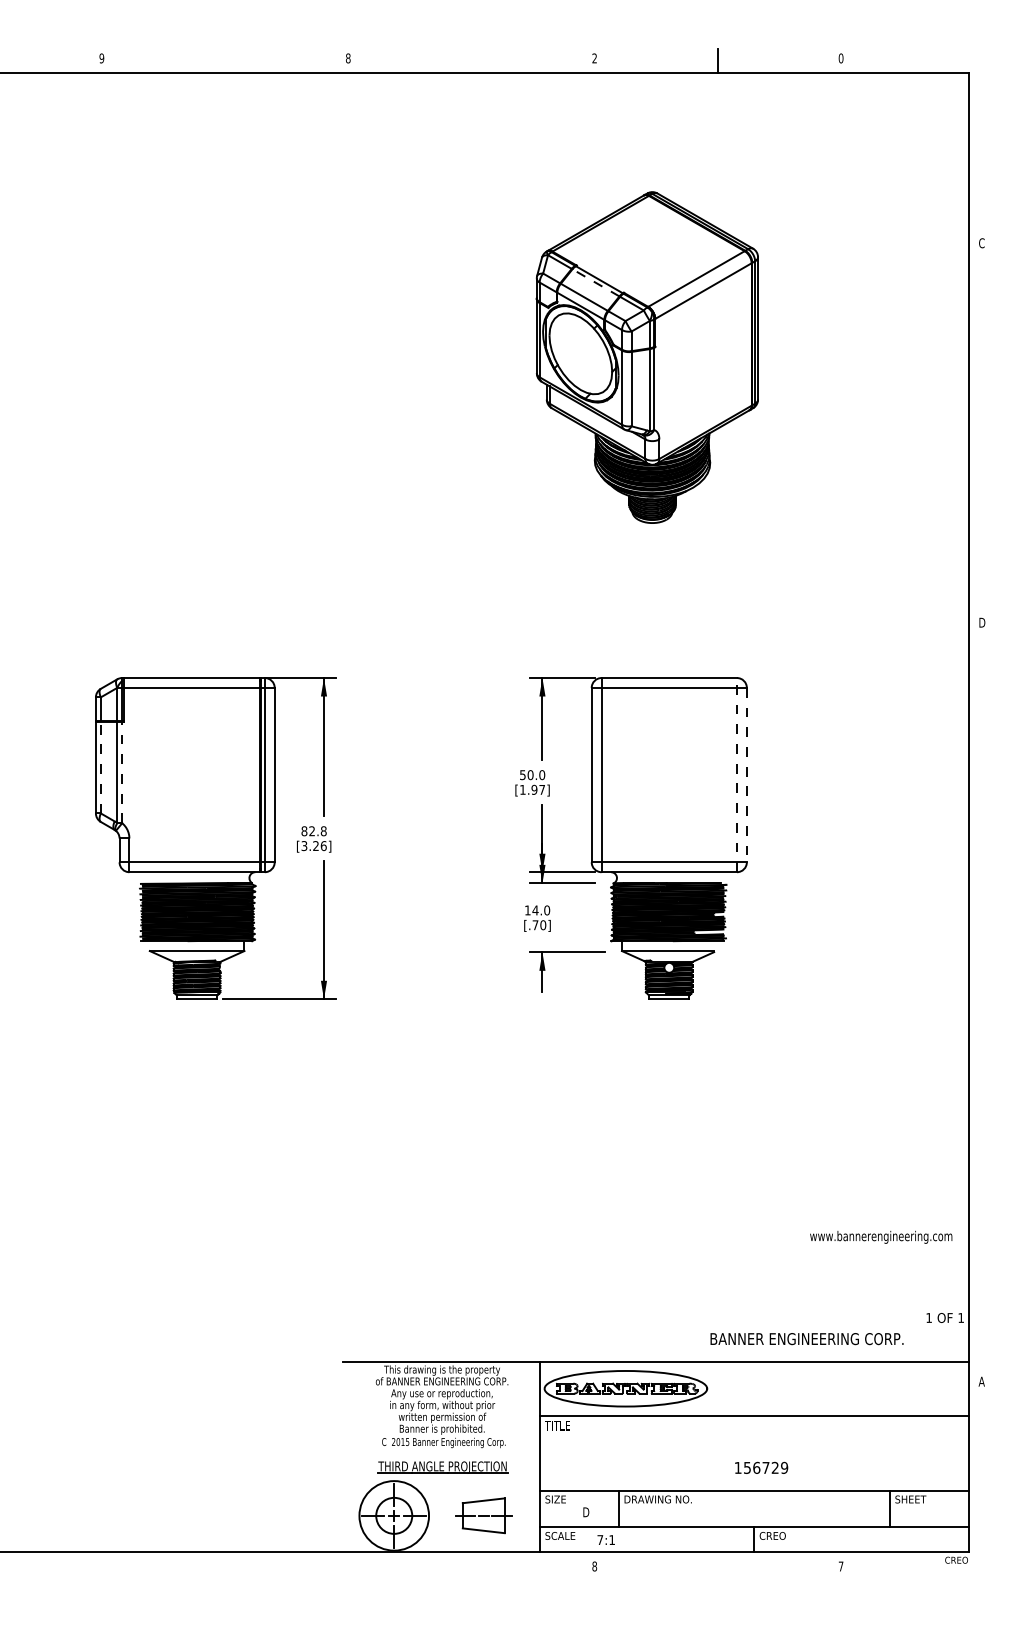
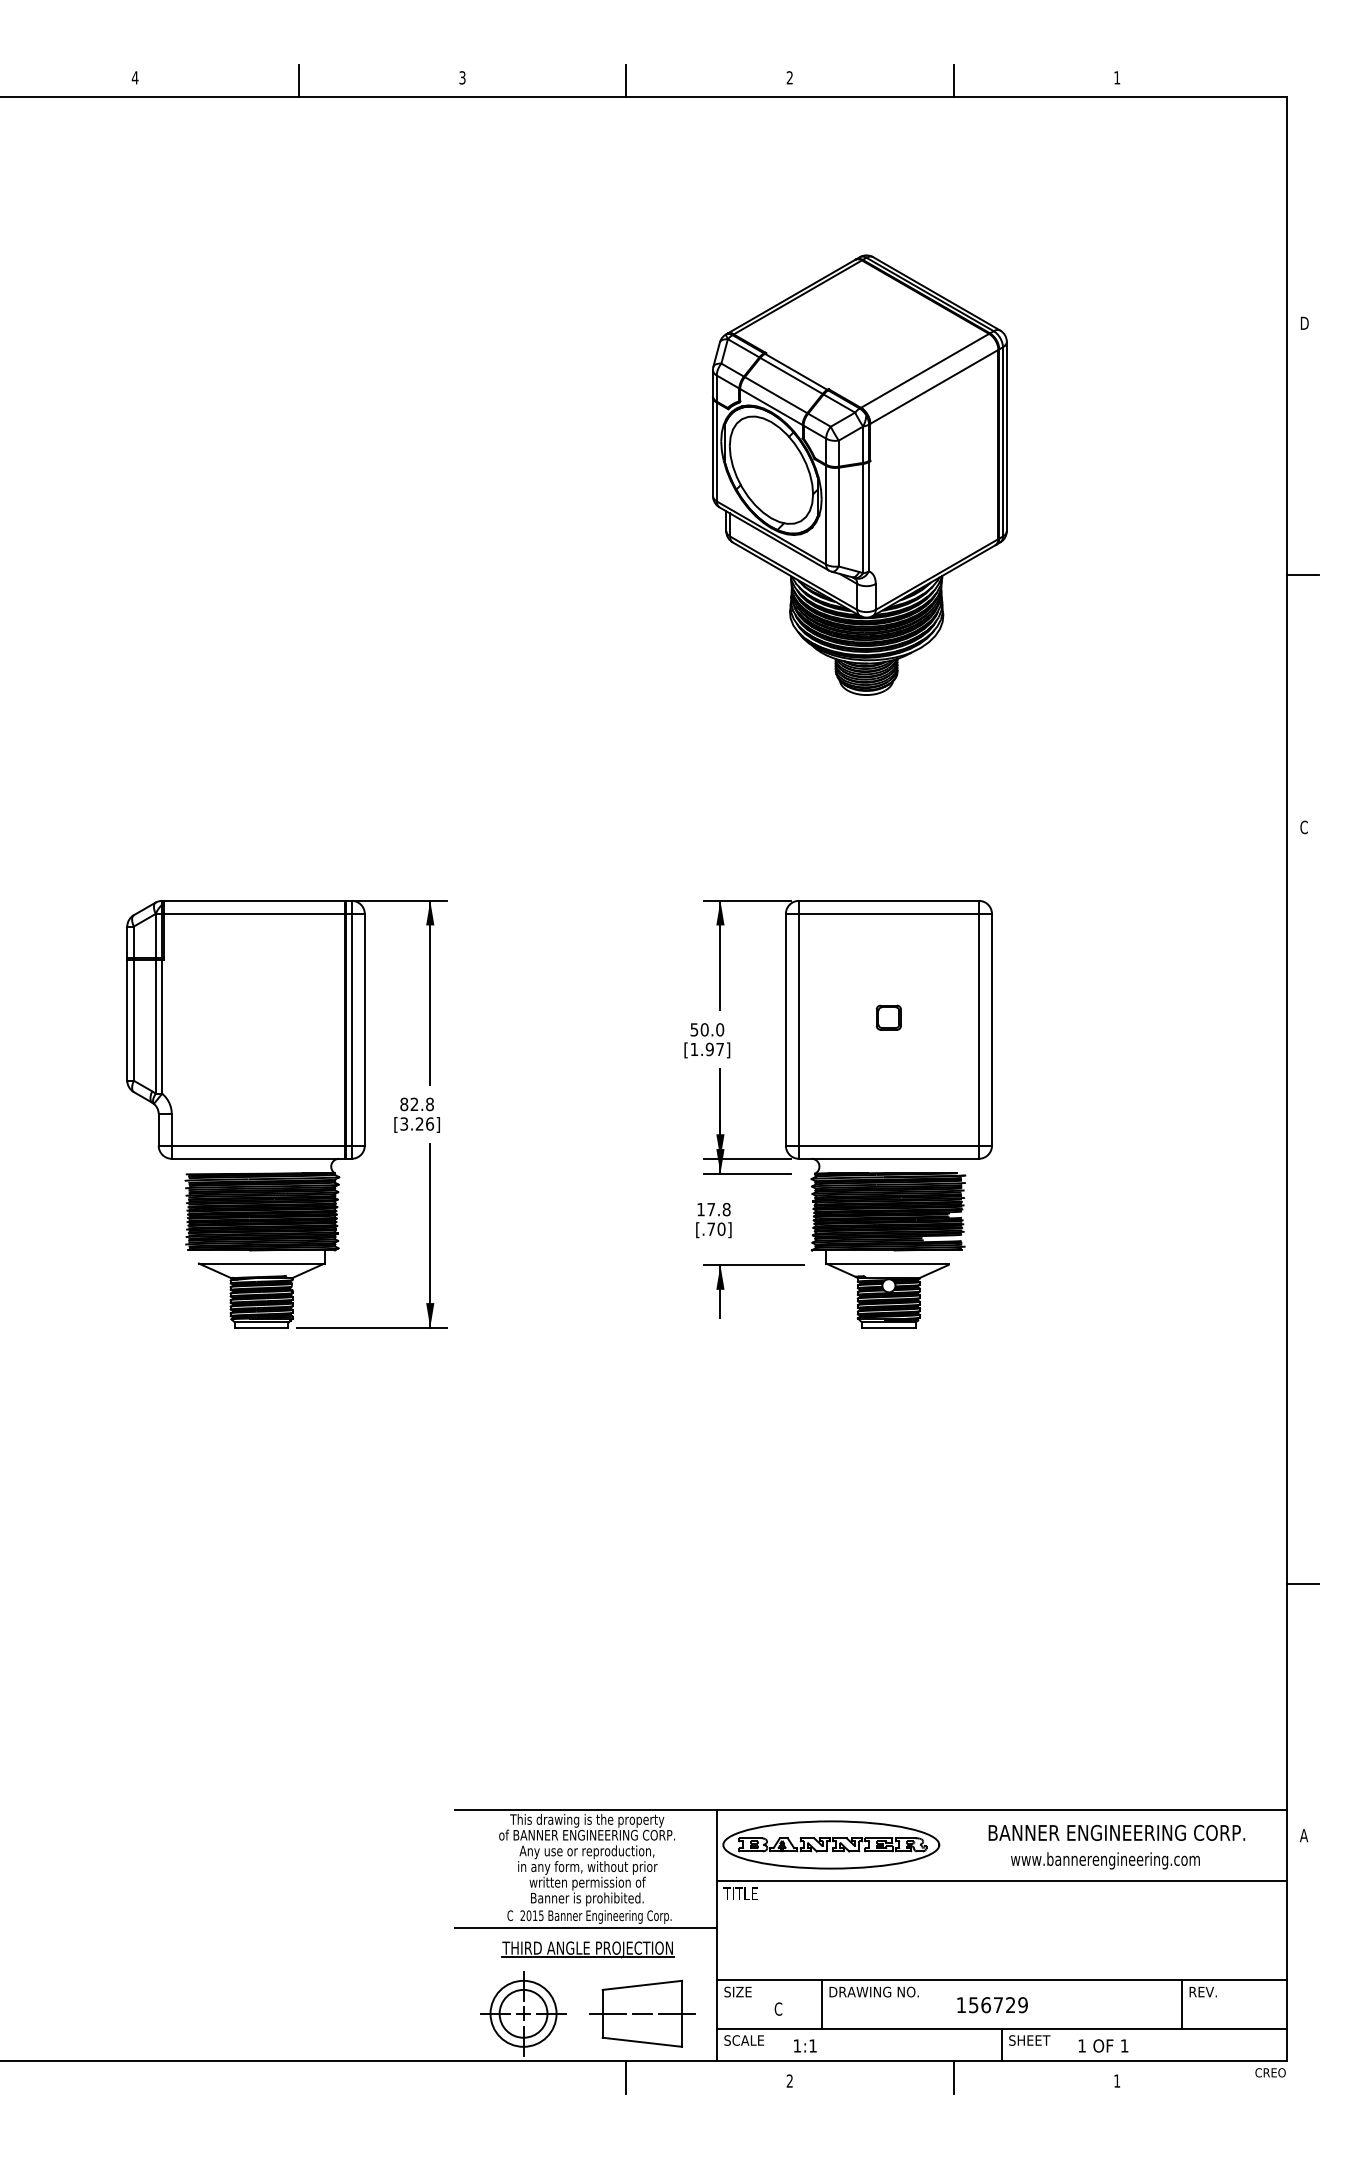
text: (101, 58) -> (134, 77), 9 -> 4
text: (348, 58) -> (462, 77), 8 -> 3
text: (841, 58) -> (1117, 77), 0 -> 1
line: (224, 60) -> (298, 80), added
line: (471, 60) -> (626, 80), added
text: (982, 243) -> (1304, 323), C -> D
line: (595, 282) -> (791, 375), dashed -> solid
line: (980, 433) -> (1302, 575), added
text: (982, 622) -> (1304, 827), D -> C
part: (668, 765) -> (888, 1017), added
line: (100, 767) -> (133, 1019), dashed -> solid
line: (122, 772) -> (162, 1026), dashed -> solid
line: (736, 774) -> (978, 1029), dashed -> solid
line: (746, 774) -> (991, 1029), dashed -> solid
text: (540, 910) -> (718, 1209), 14.0 -> 17.8
line: (980, 1191) -> (1302, 1583), added
text: (881, 1237) -> (1105, 1860), moved
text: (945, 1317) -> (1103, 2045), moved
text: (806, 1338) -> (1116, 1832), moved
line: (440, 1450) -> (585, 1927), added
text: (761, 1468) -> (992, 2005), moved
text: (910, 1499) -> (1209, 1991), SHEET -> REV.
text: (586, 1511) -> (778, 2008), D -> C
circle: (394, 1515) -> (523, 2013), size x0.71
part: (483, 1515) -> (642, 2013), size x1.43
text: (775, 1535) -> (1029, 2040), CREO -> SHEET
text: (599, 1539) -> (796, 2045), 7:1 -> 1:1
line: (471, 1563) -> (626, 2077), added
line: (717, 1563) -> (953, 2077), added
text: (594, 1566) -> (789, 2080), 8 -> 2
text: (841, 1566) -> (1117, 2080), 7 -> 1

